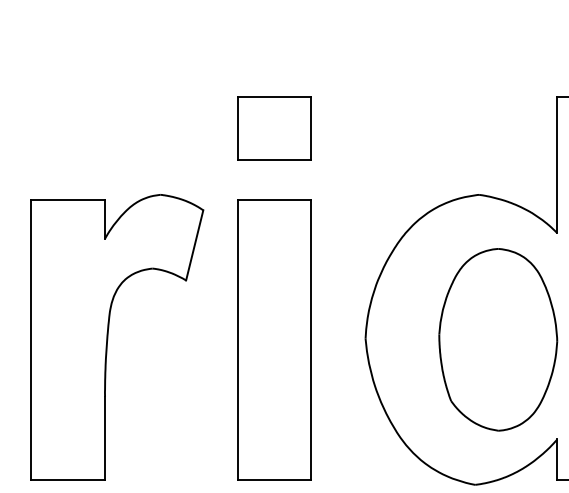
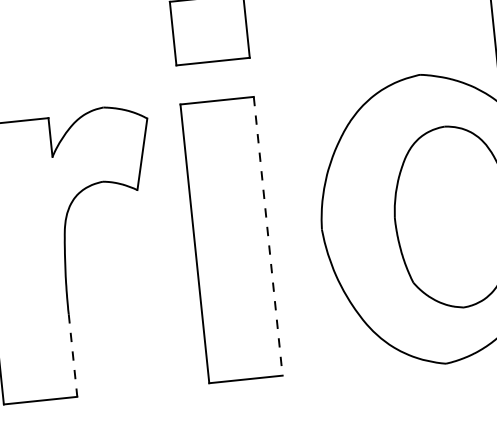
line: (311, 340) -> (268, 236), solid -> dashed
line: (105, 438) -> (73, 355), solid -> dashed

